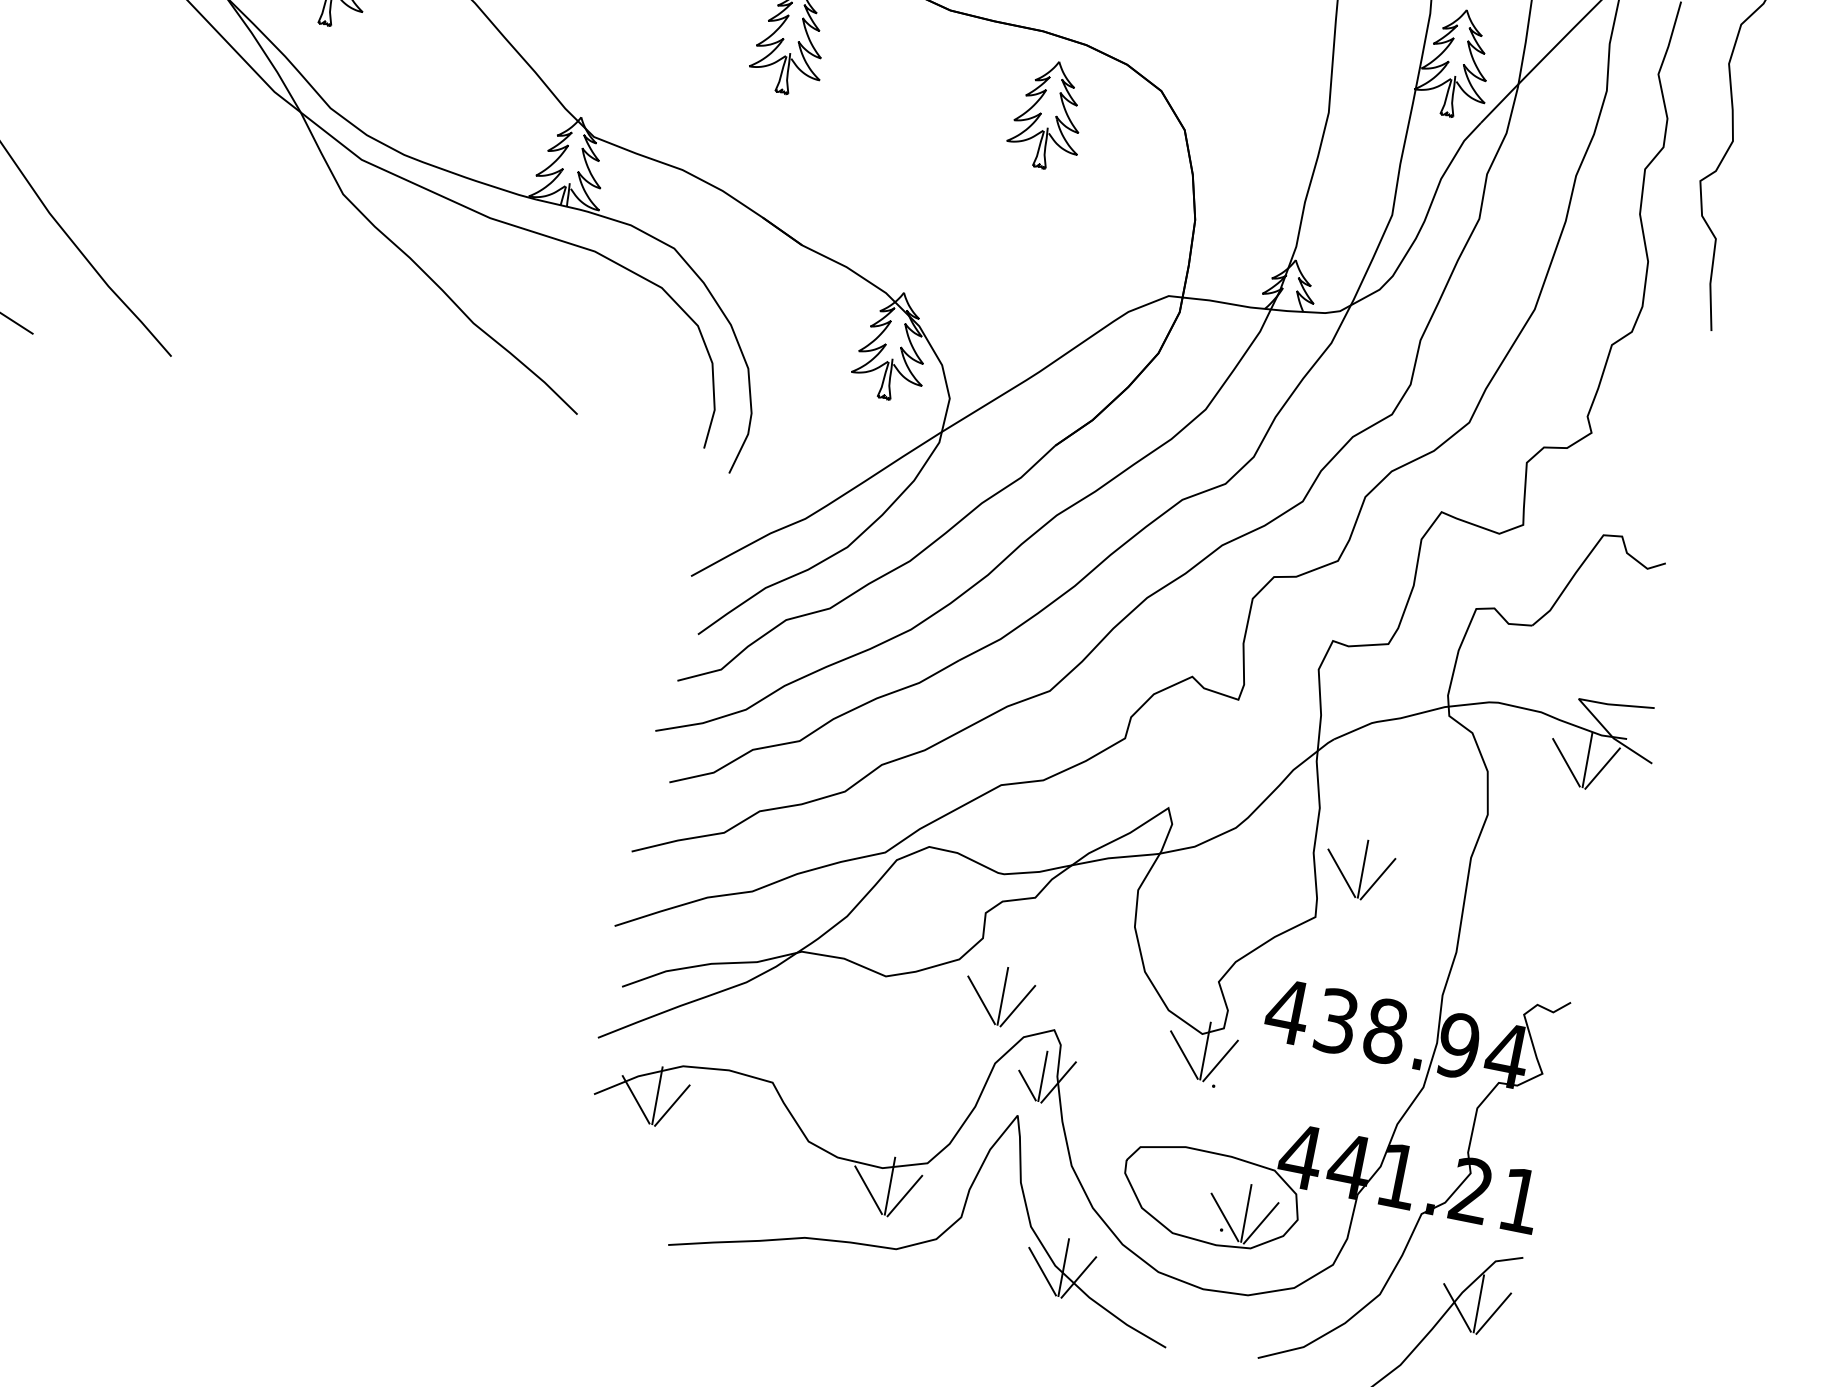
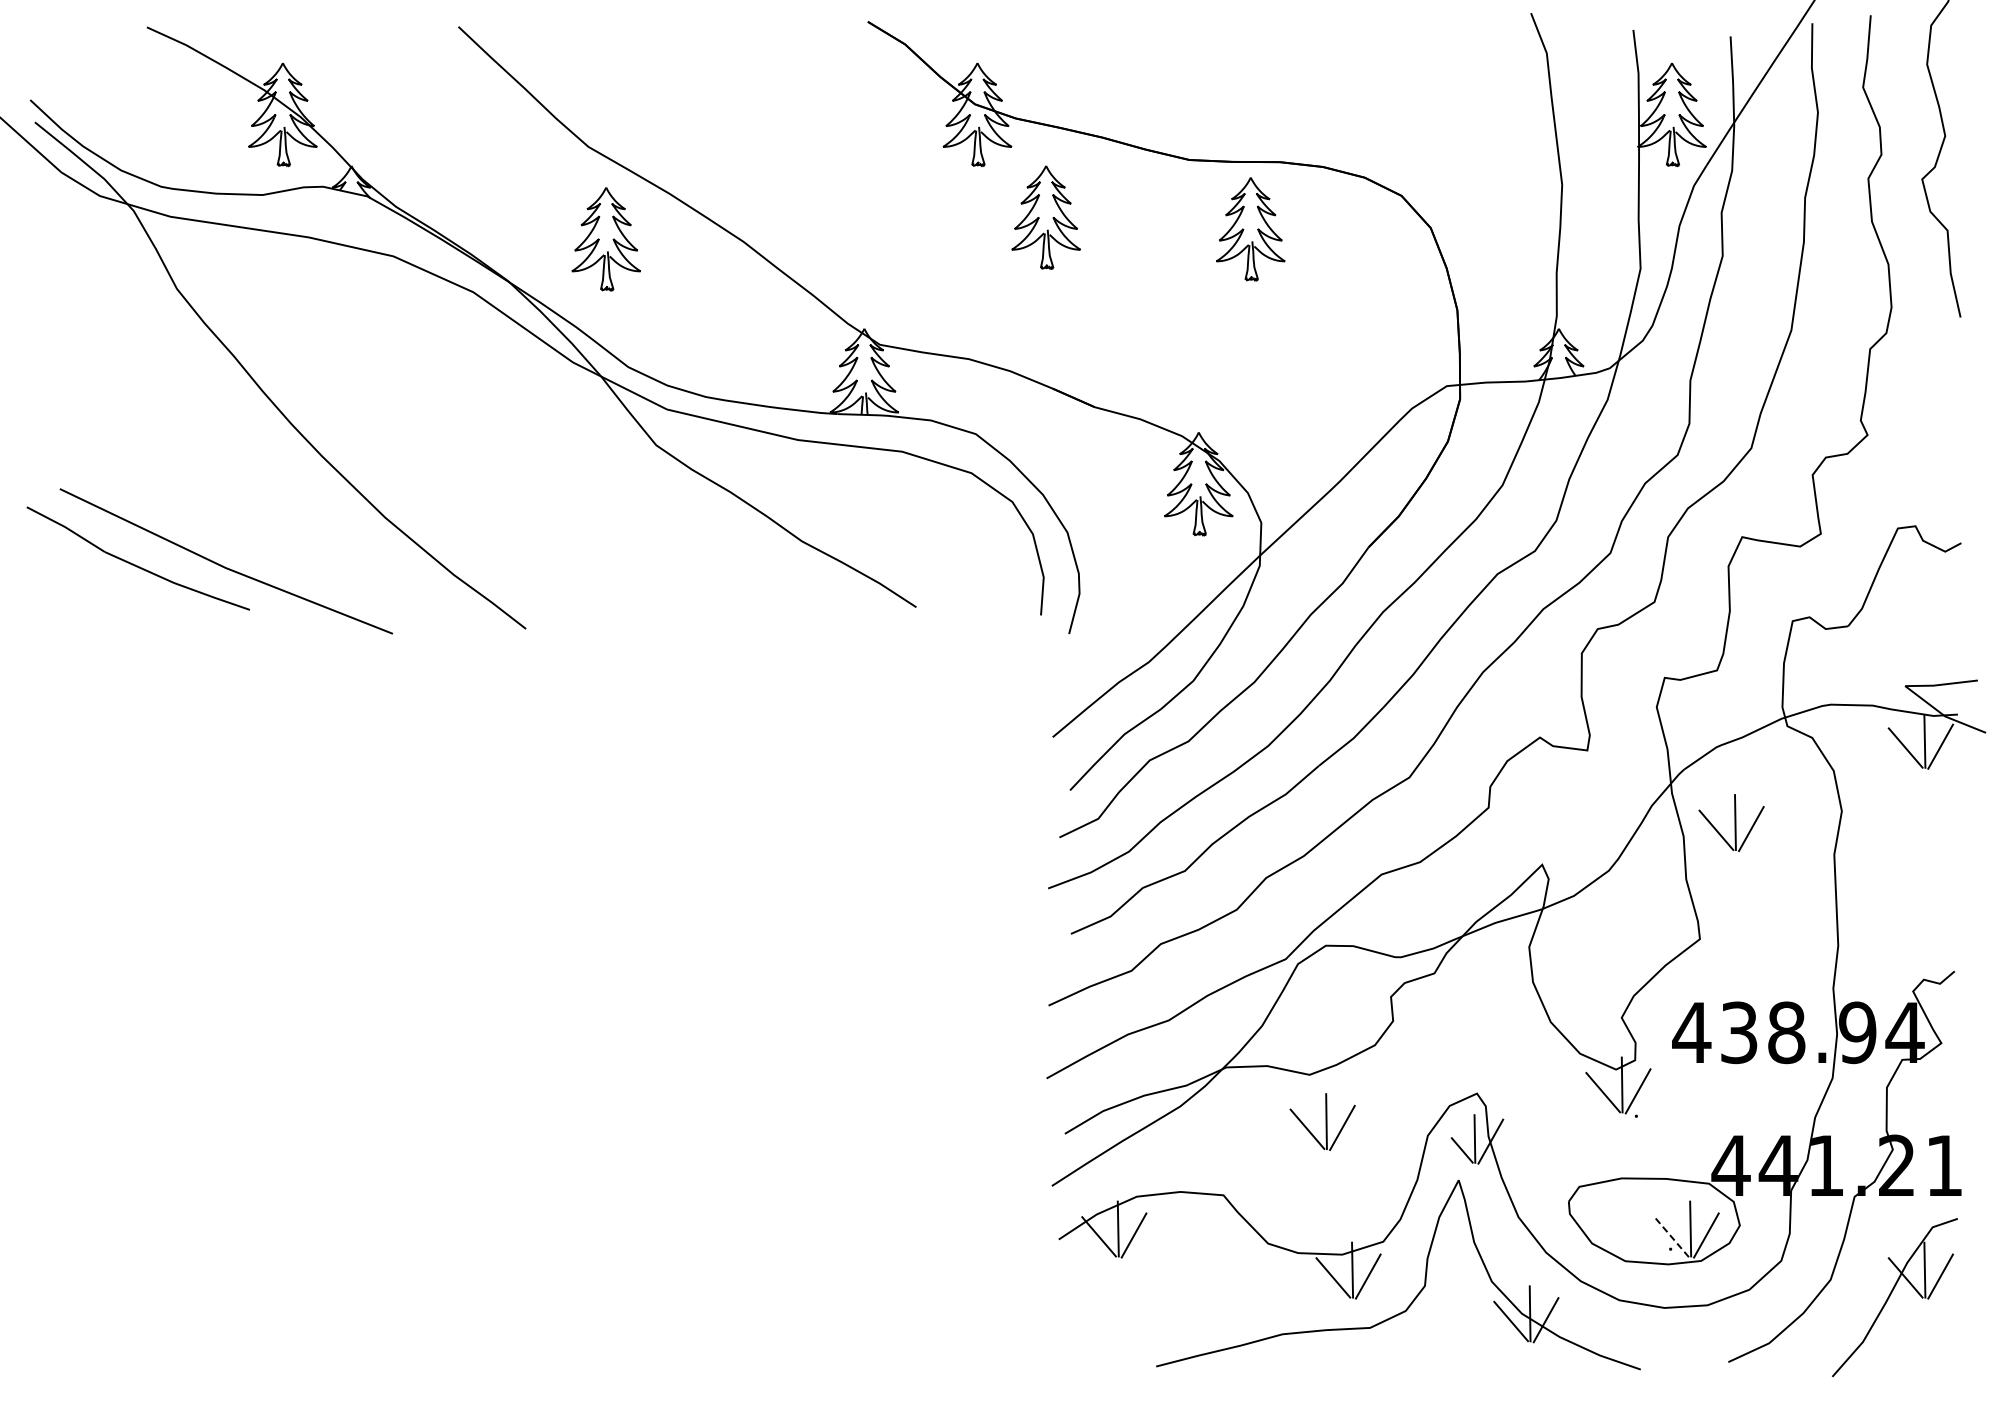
part: (1048, 115) -> (1250, 229), moved
part: (1358, 869) -> (1731, 823), moved
part: (998, 995) -> (1322, 1121), moved
line: (1225, 1217) -> (1671, 1236), solid -> dashed

